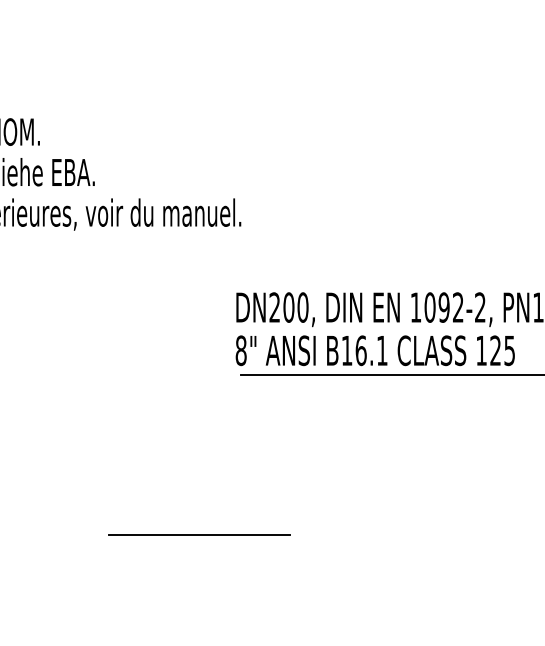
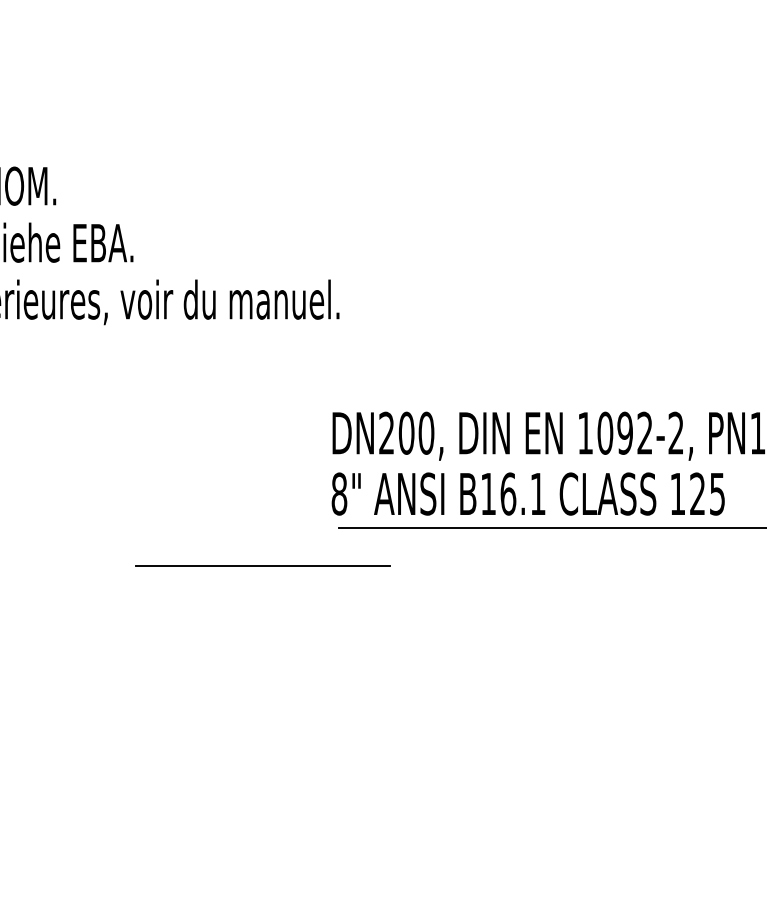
line: (198, 534) -> (262, 565), moved

